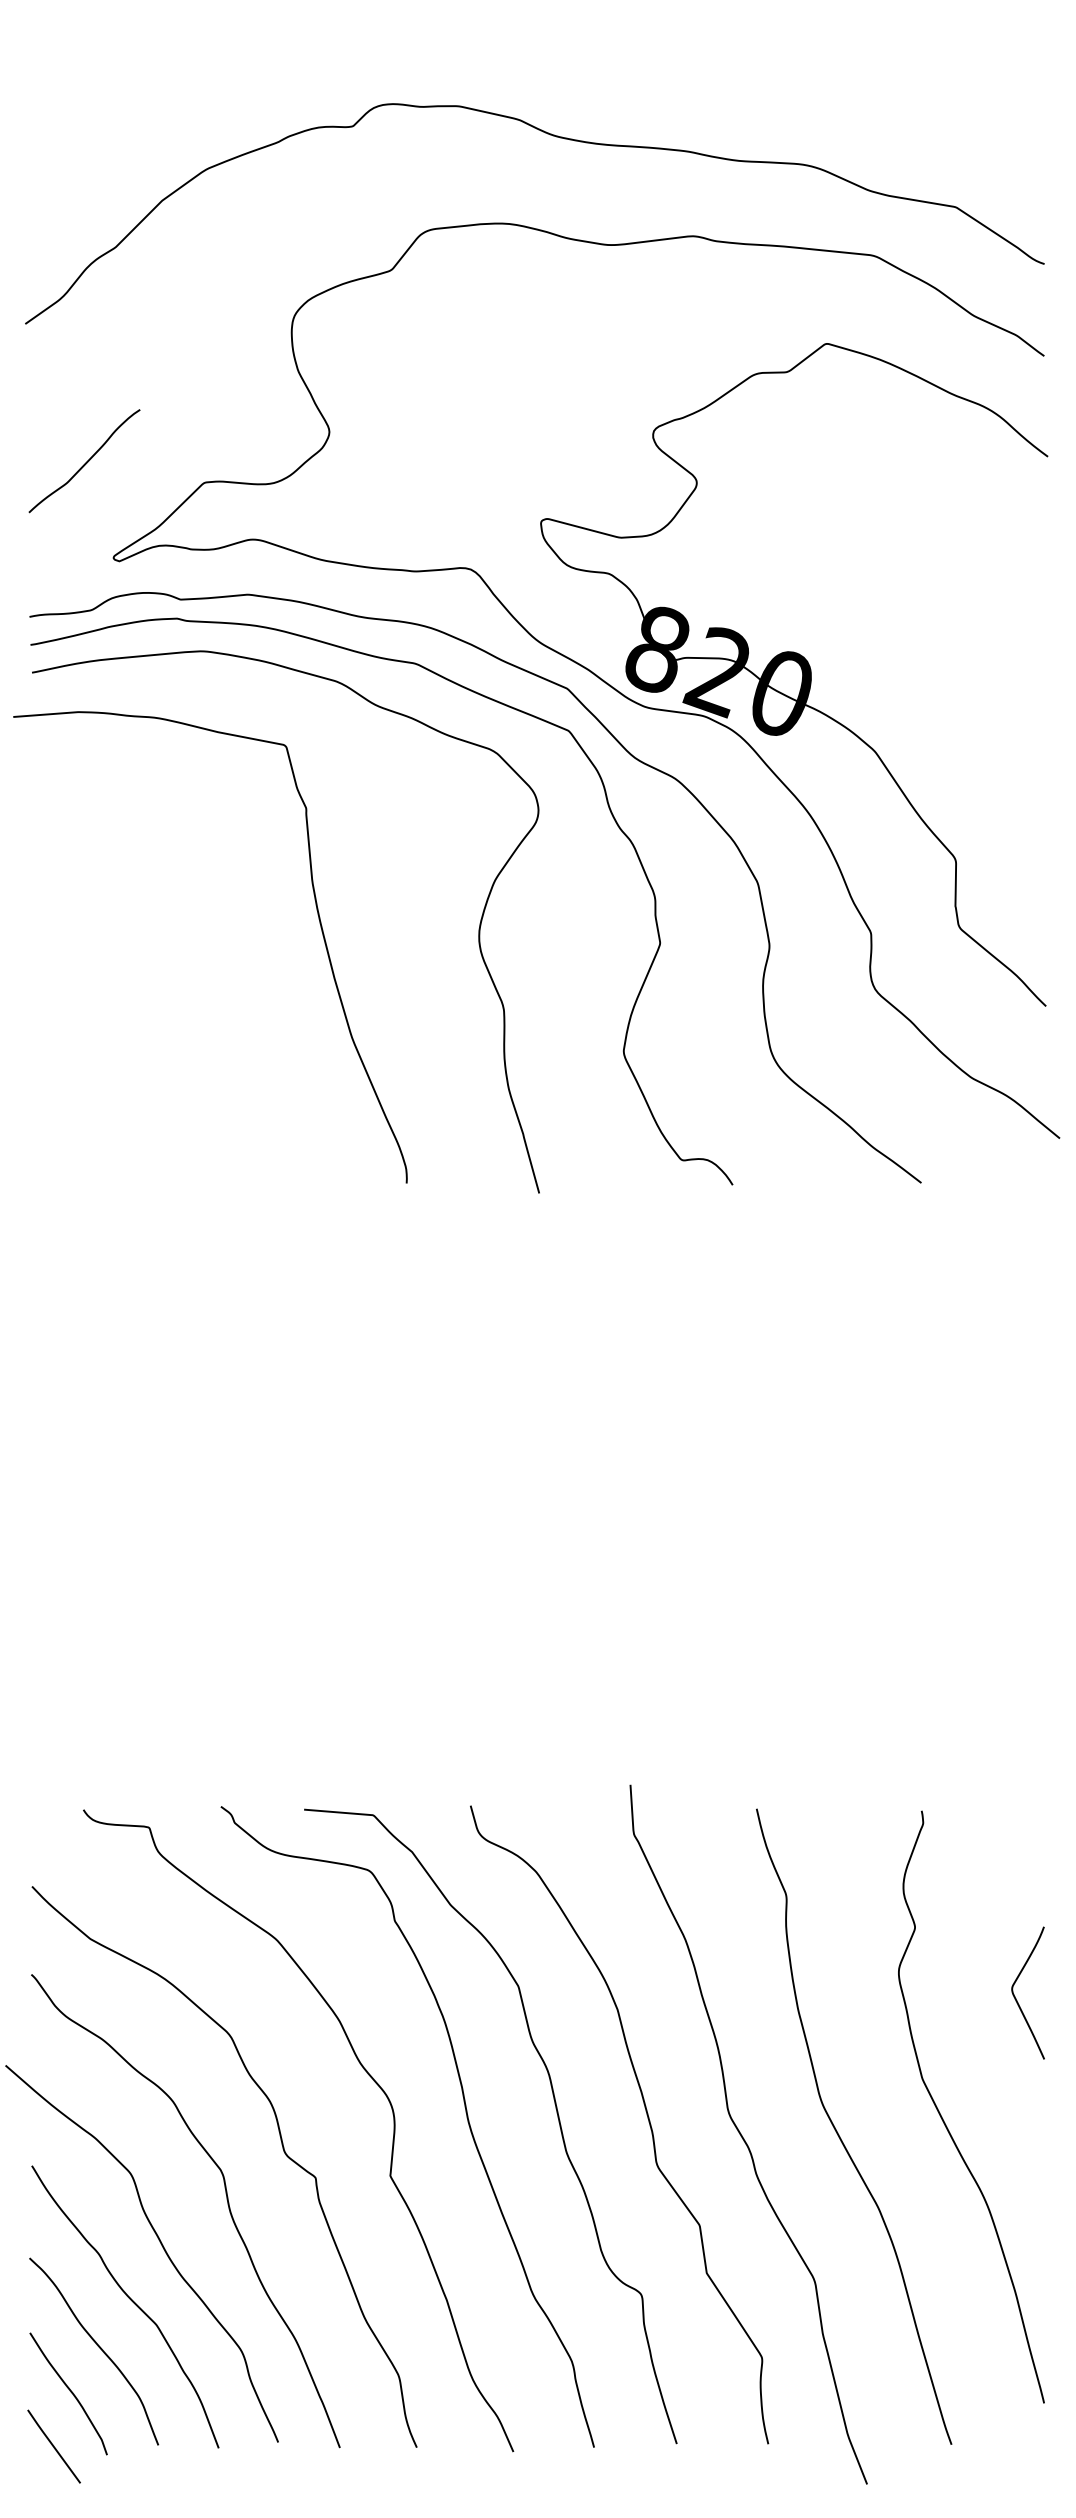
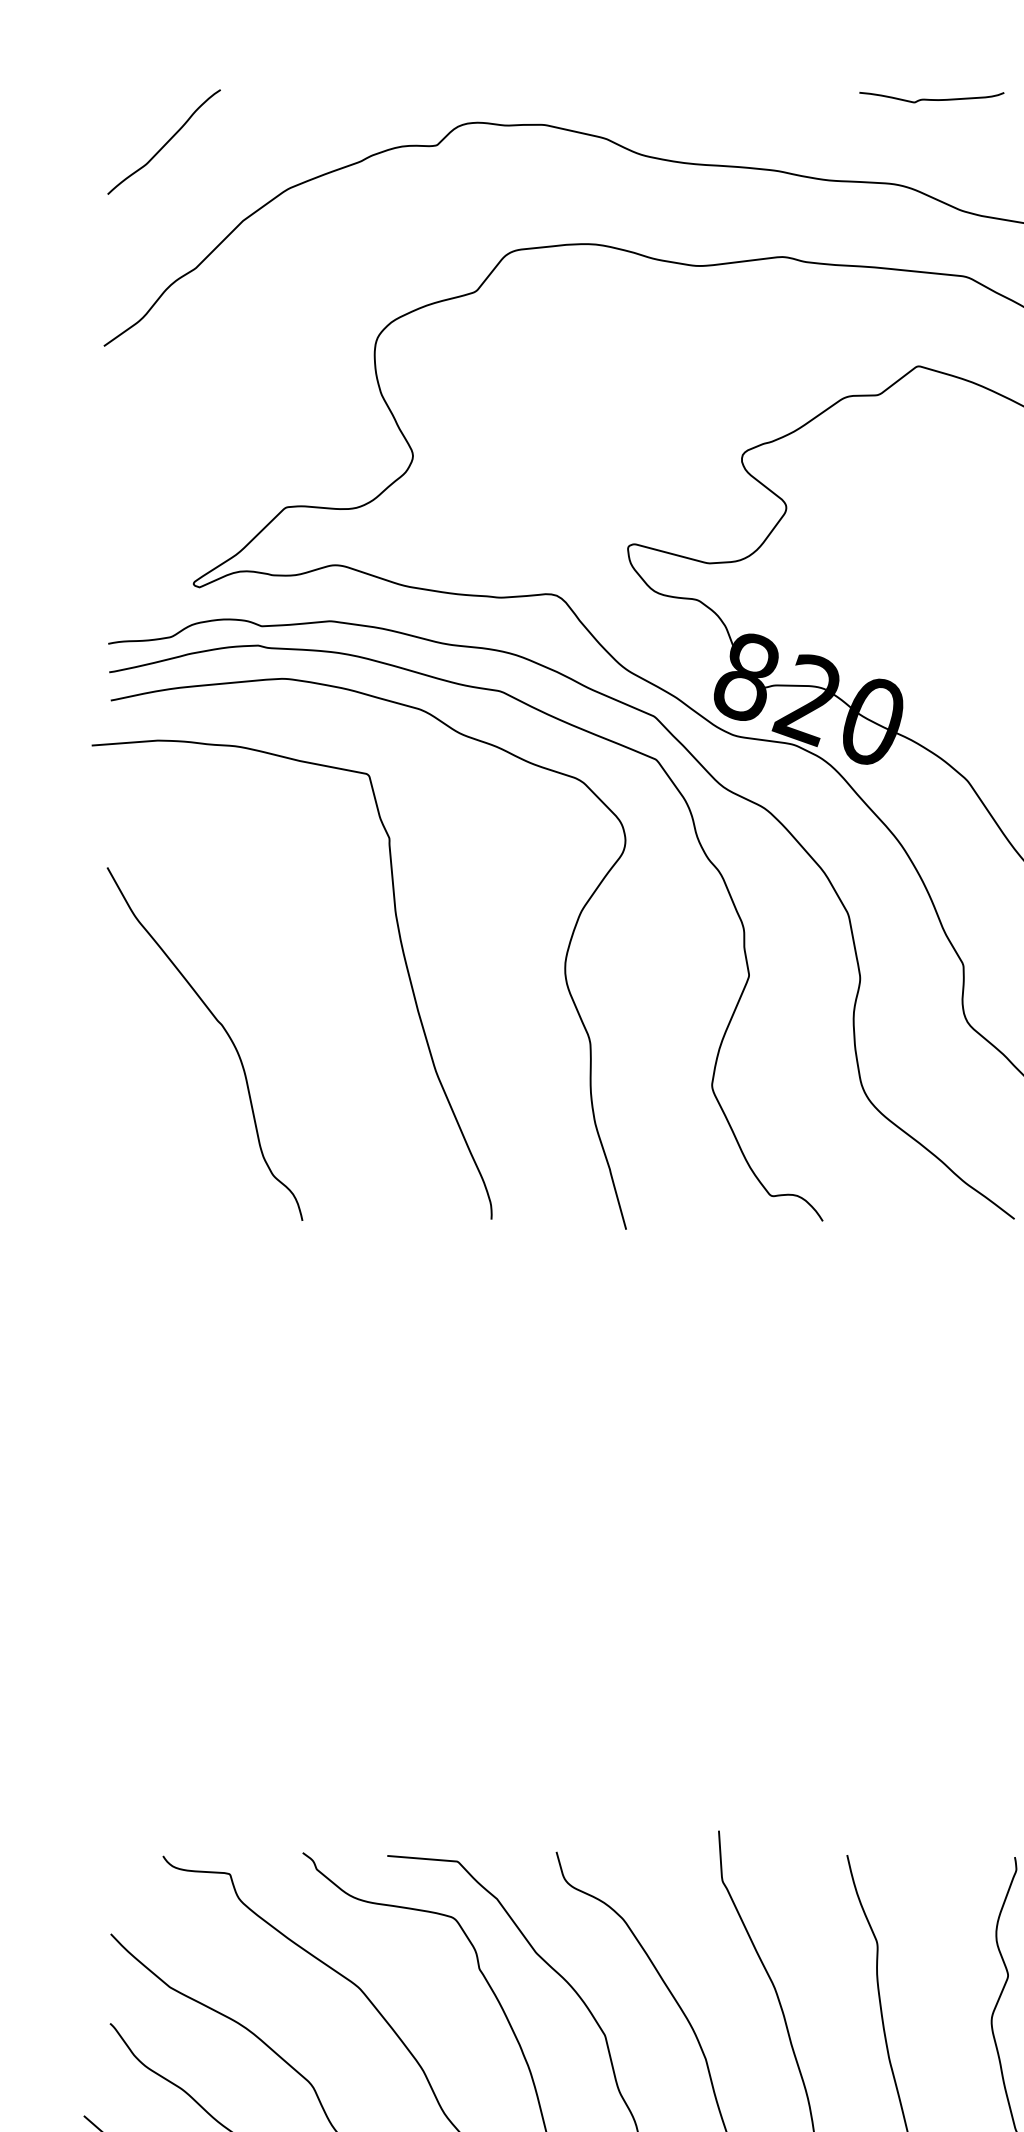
curve: (839, 80) -> (931, 98), added
curve: (85, 462) -> (165, 143), moved
curve: (143, 997) -> (224, 1030), added

